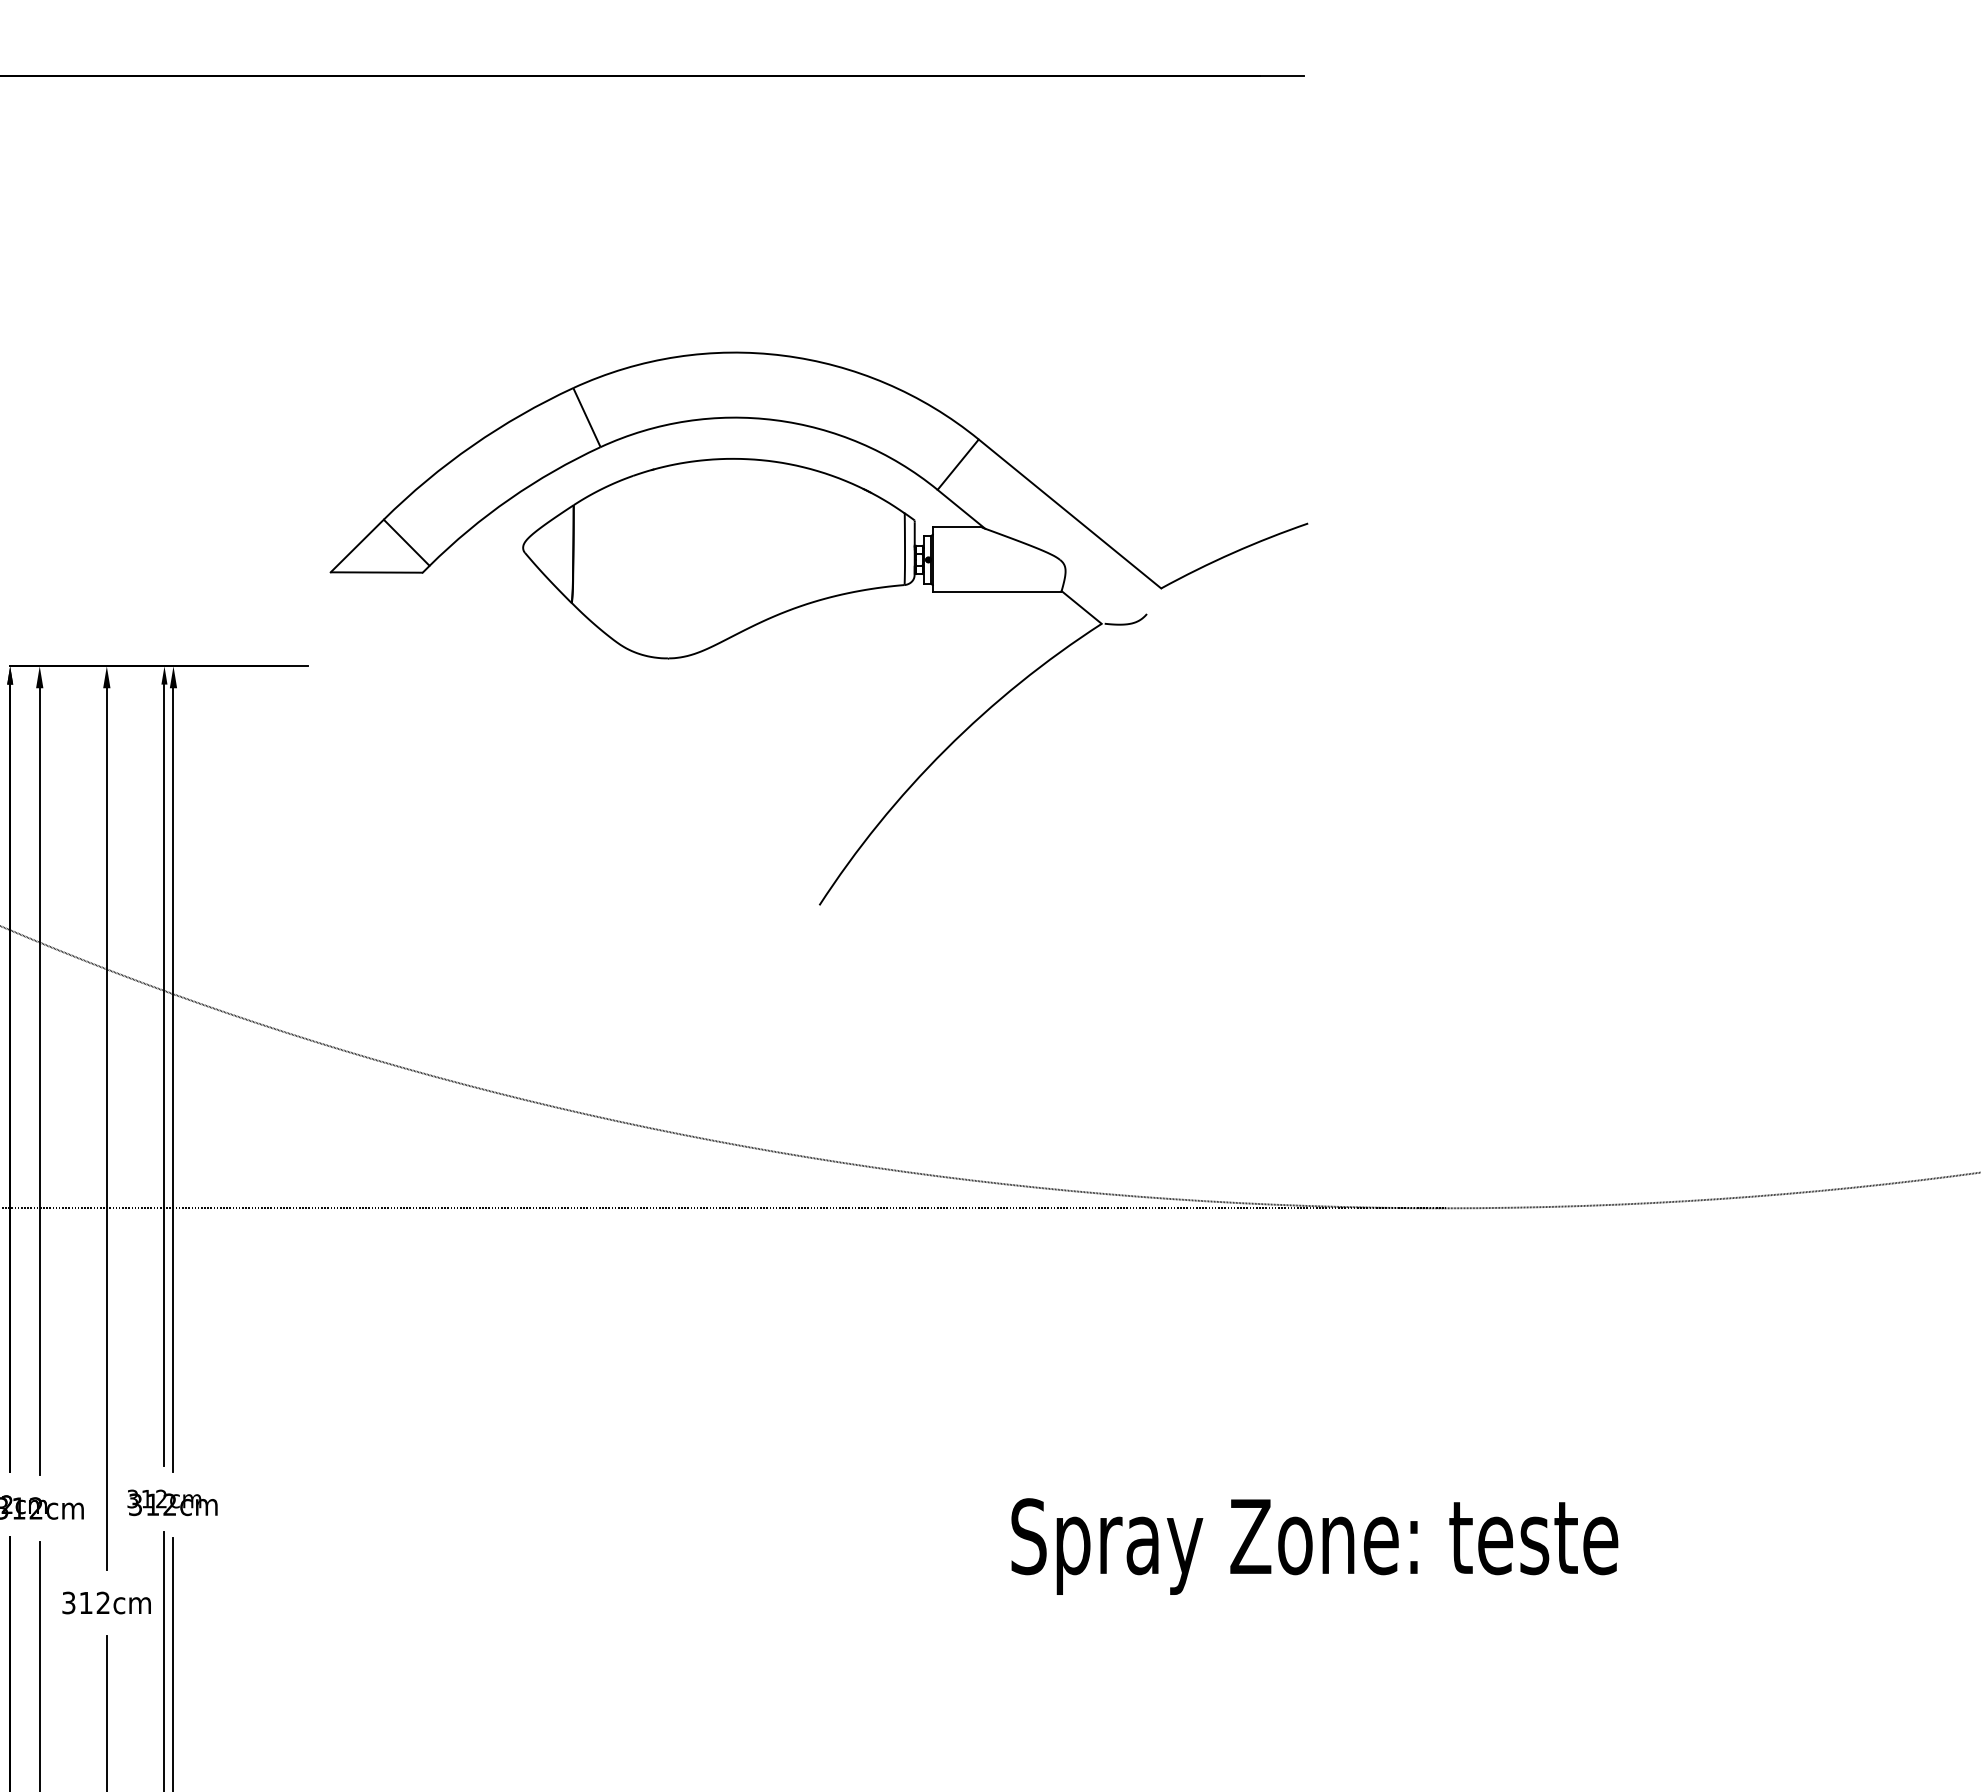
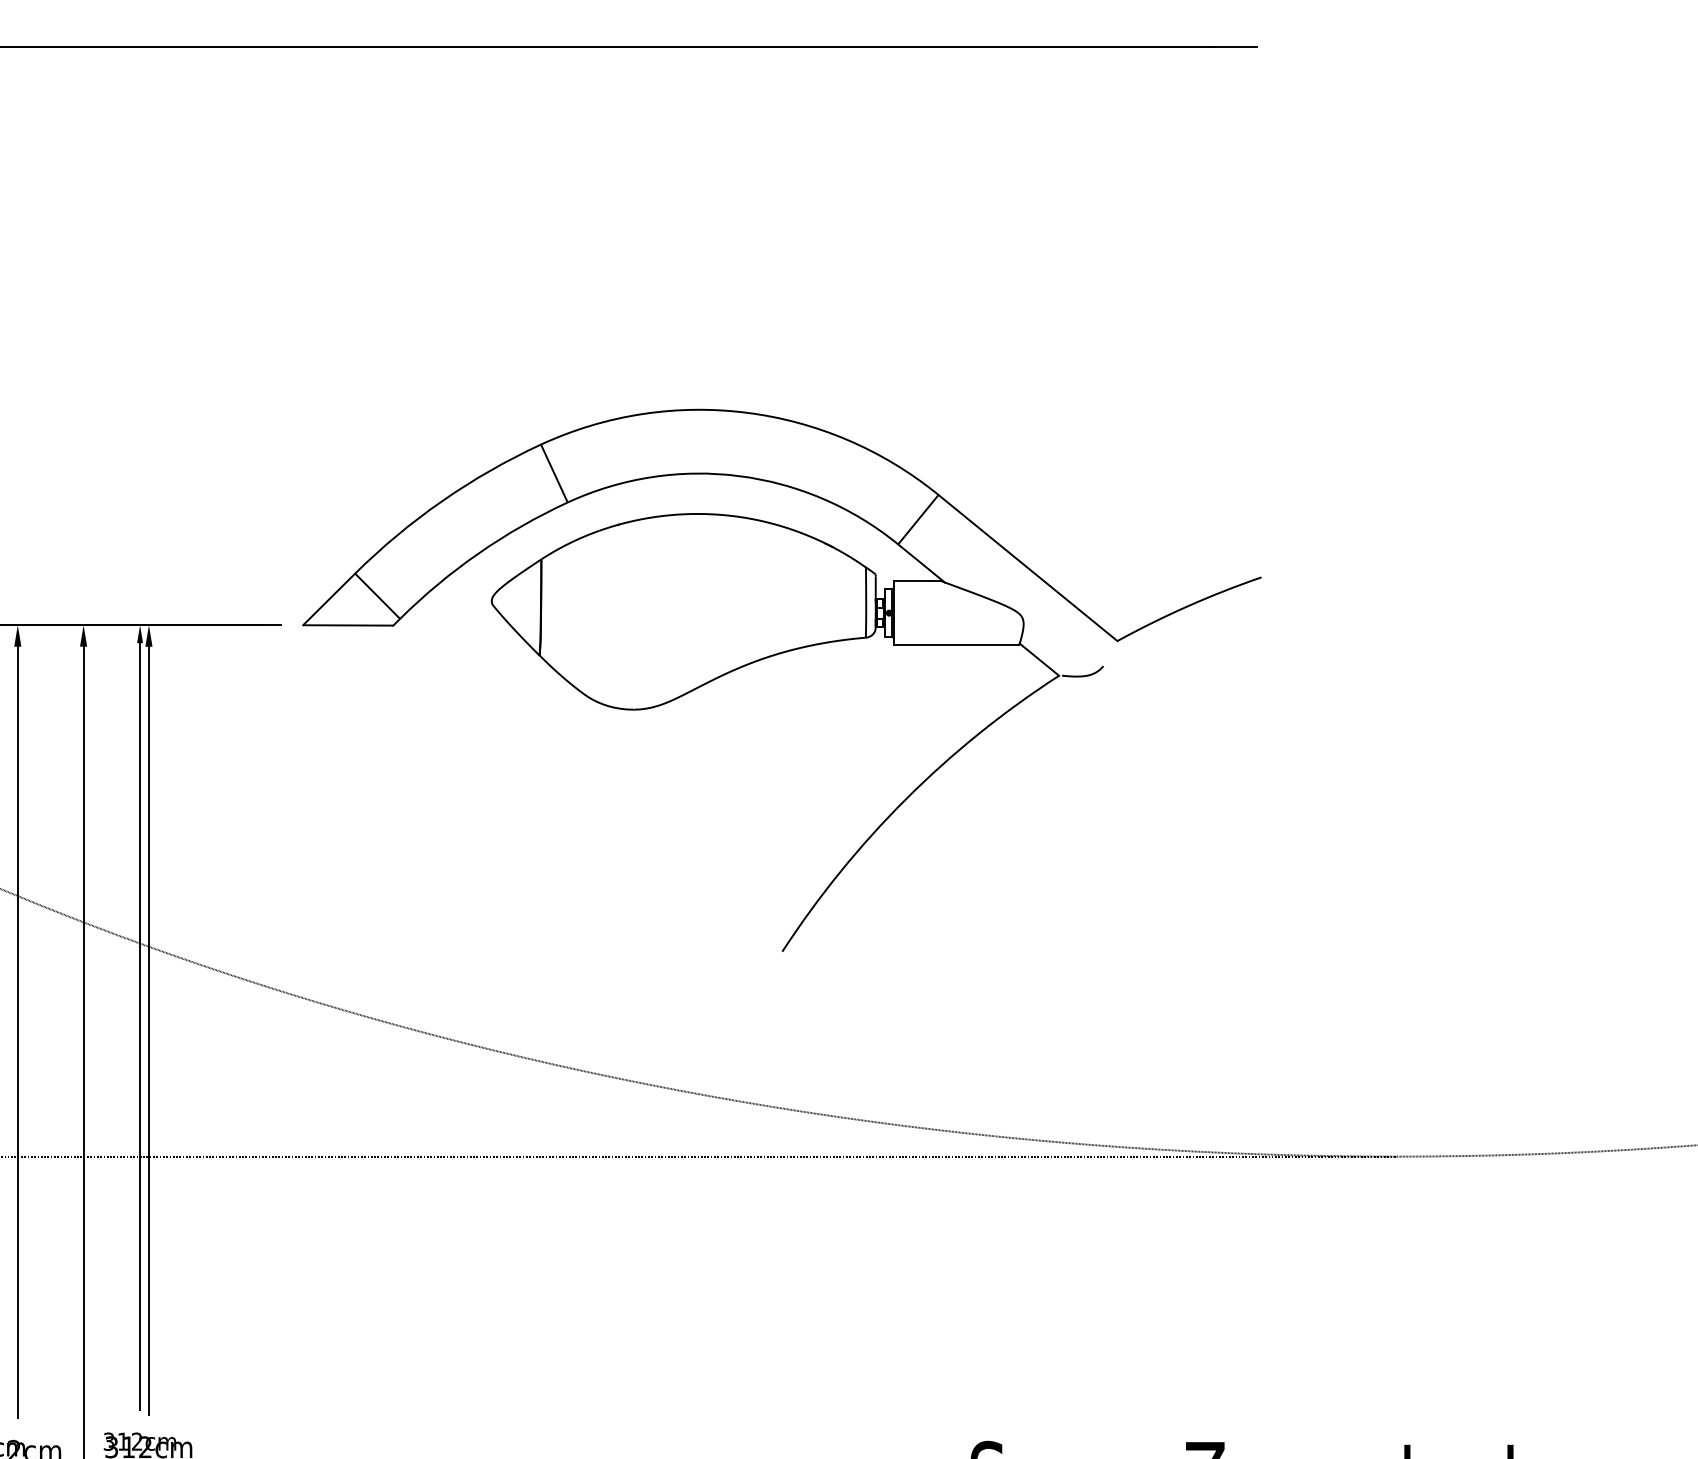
part: (809, 604) -> (772, 656), moved

